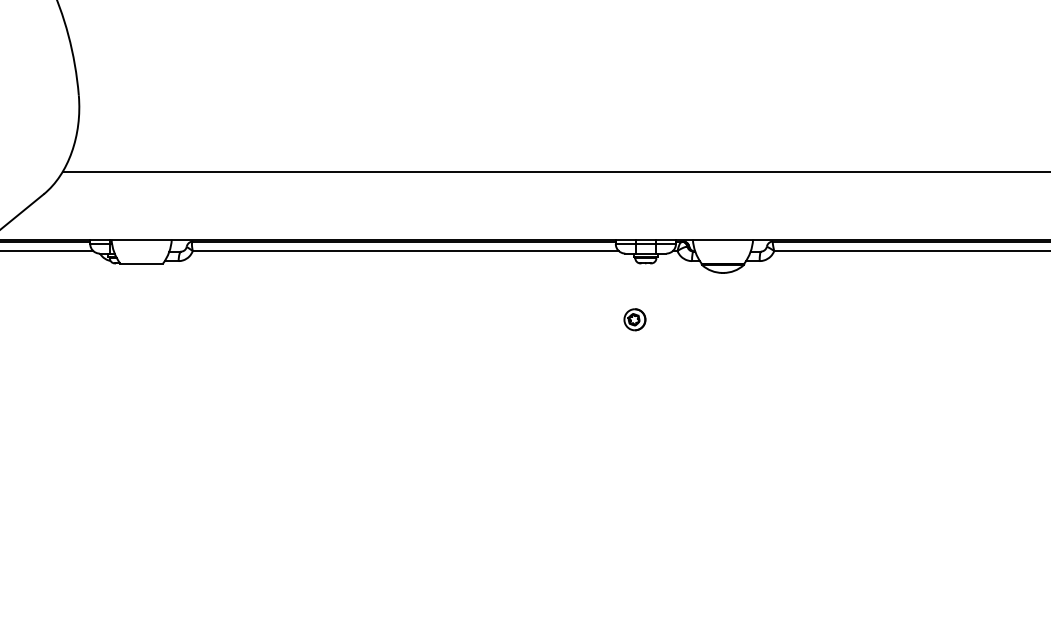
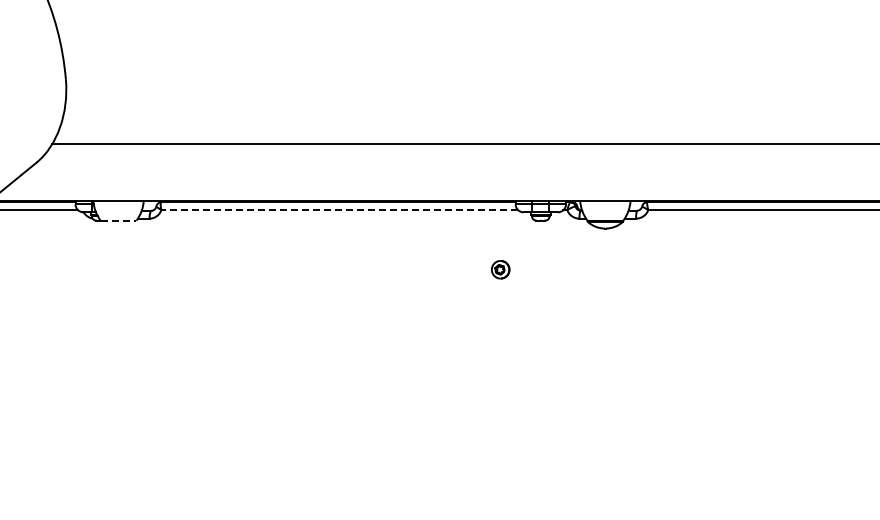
line: (405, 251) -> (339, 210), solid -> dashed
line: (141, 263) -> (118, 220), solid -> dashed
part: (634, 319) -> (500, 269), moved

